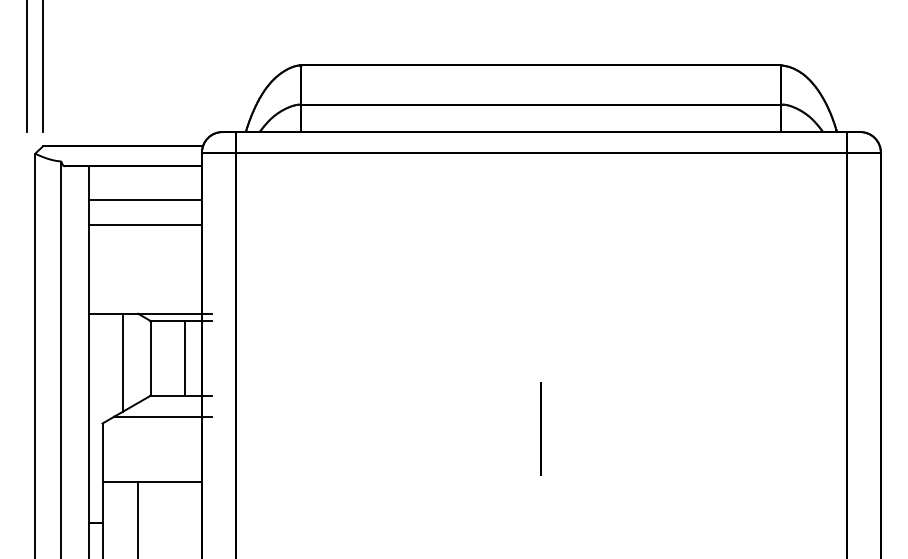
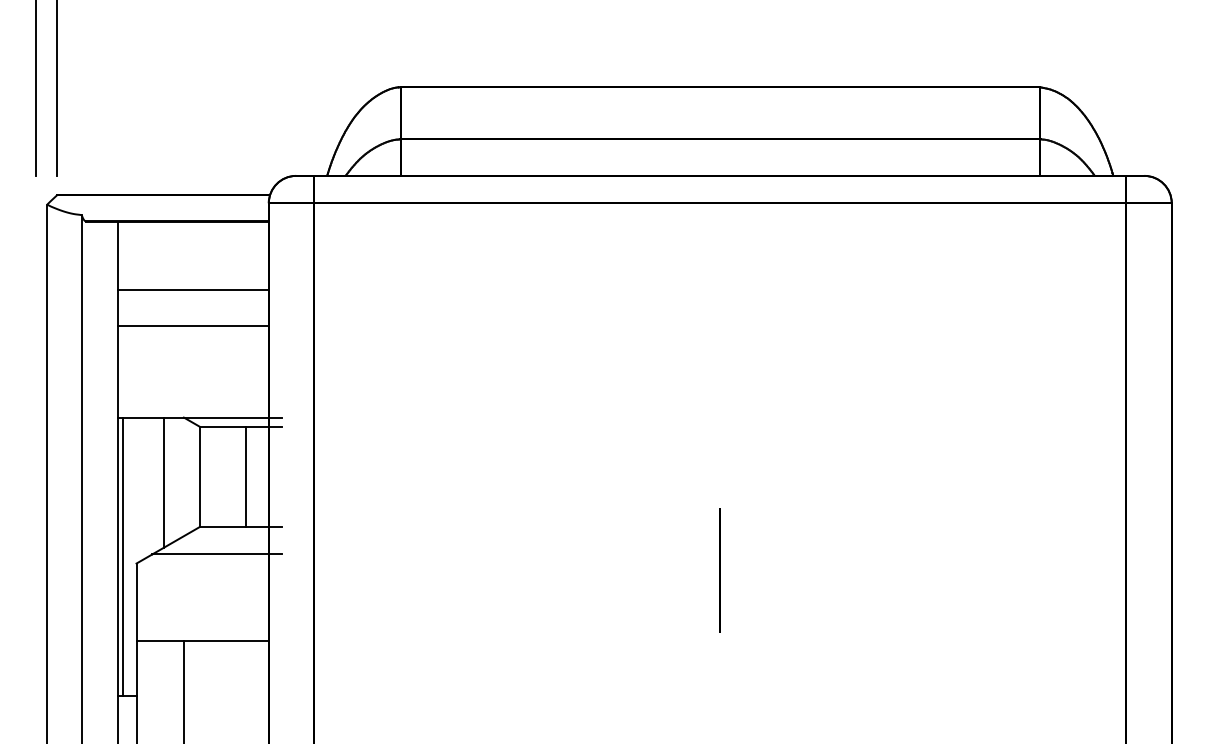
line: (145, 199) -> (193, 289), moved
line: (145, 224) -> (193, 326), moved
line: (91, 418) -> (122, 556), added

